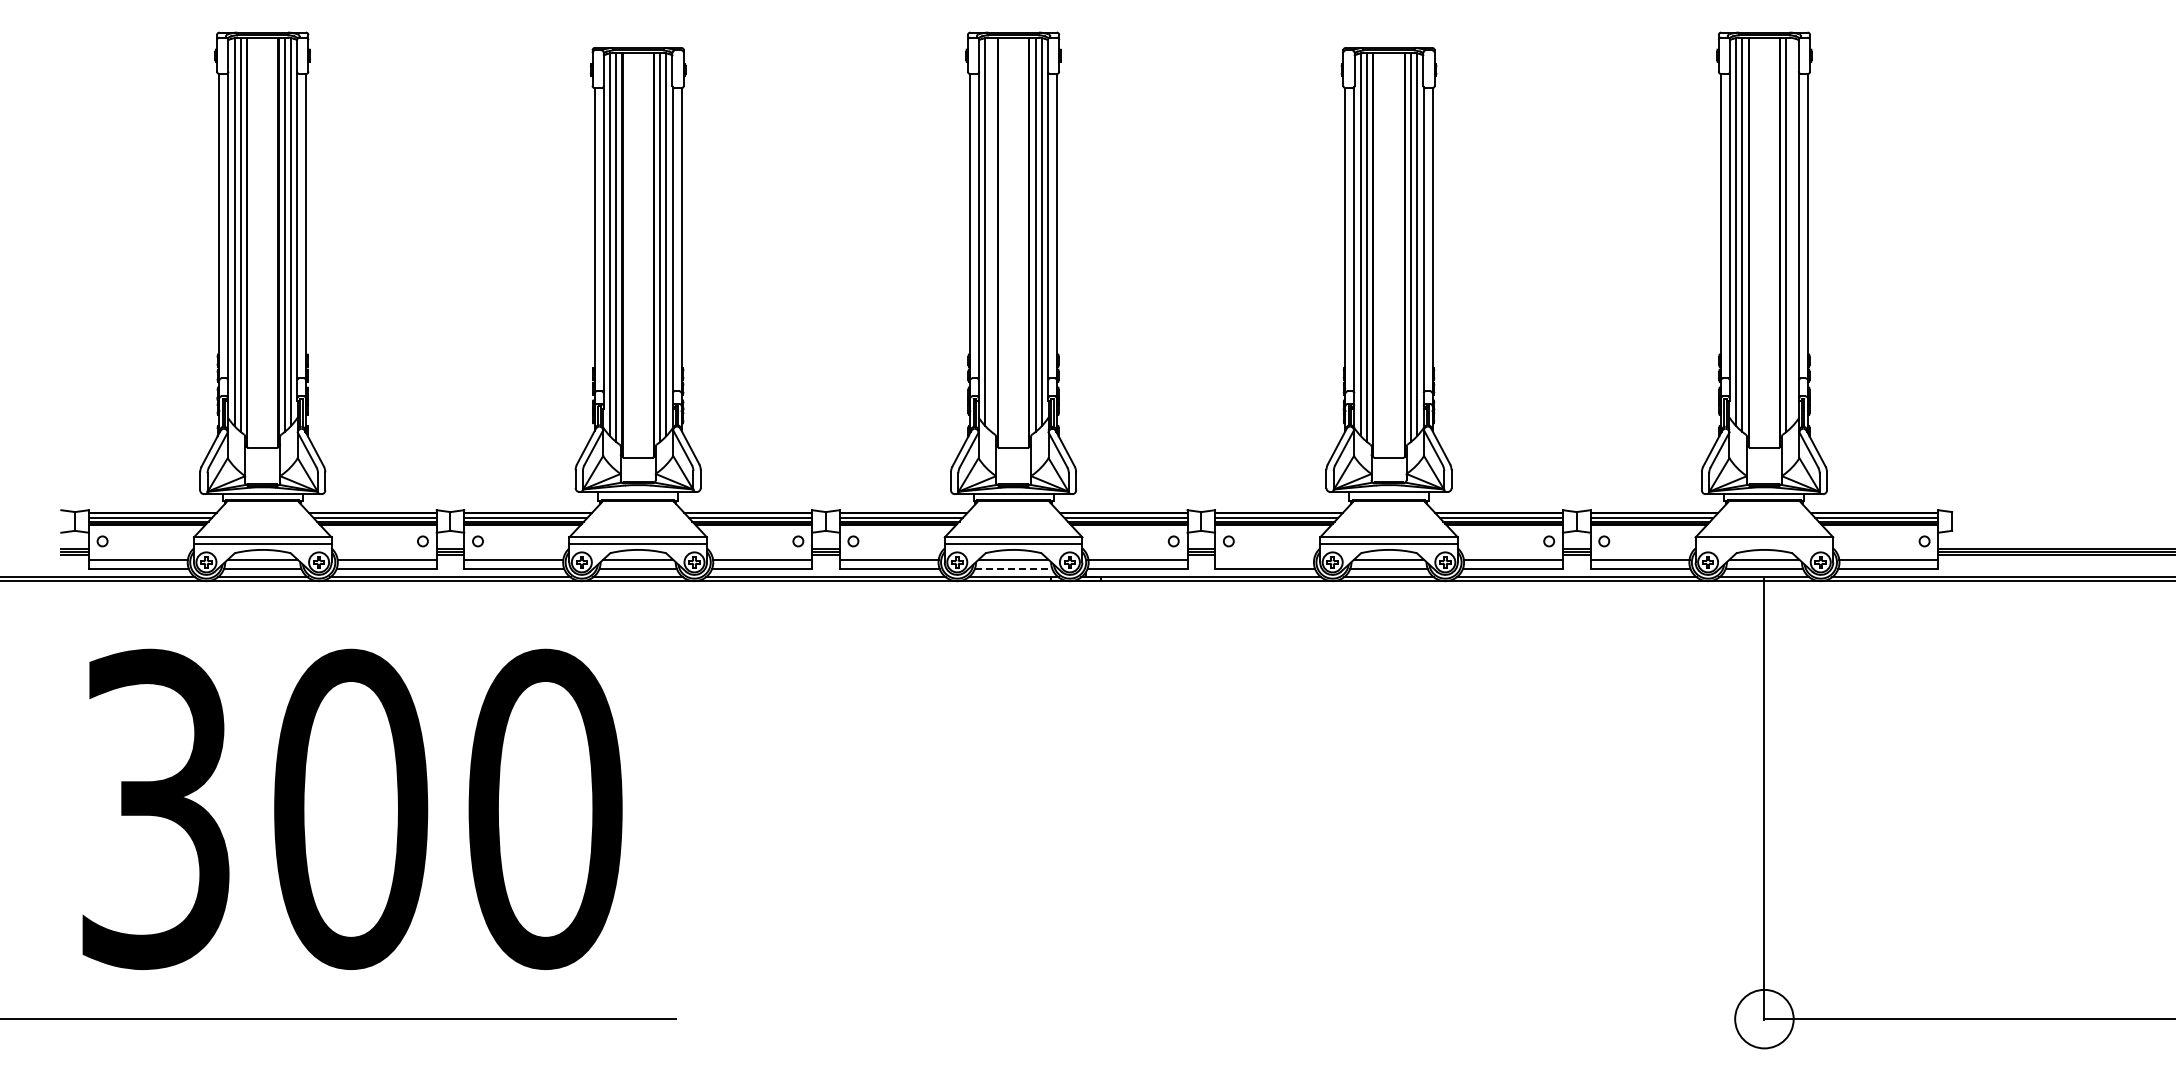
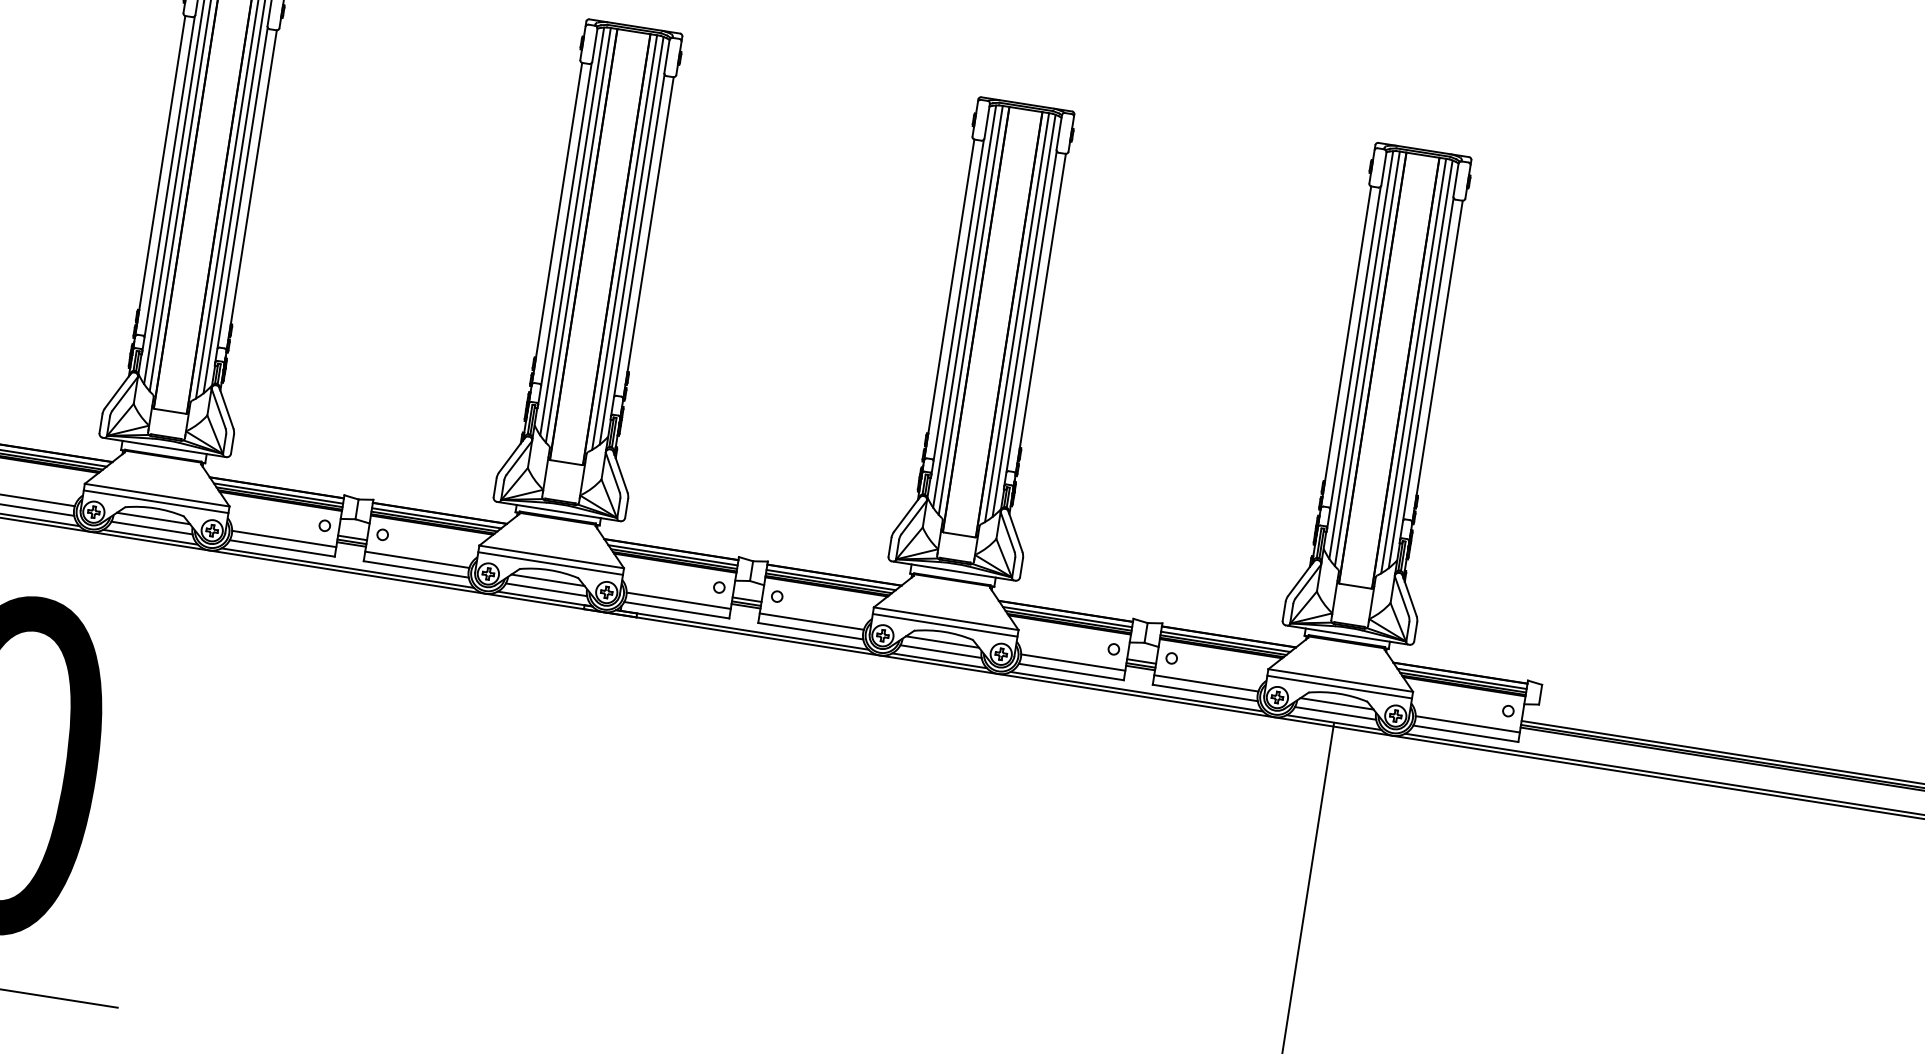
line: (1792, 232) -> (1420, 364), added
line: (991, 234) -> (578, 235), added
line: (1764, 543) -> (1339, 686), added
line: (1264, 559) -> (811, 621), added
line: (1013, 568) -> (546, 589), dashed -> solid

